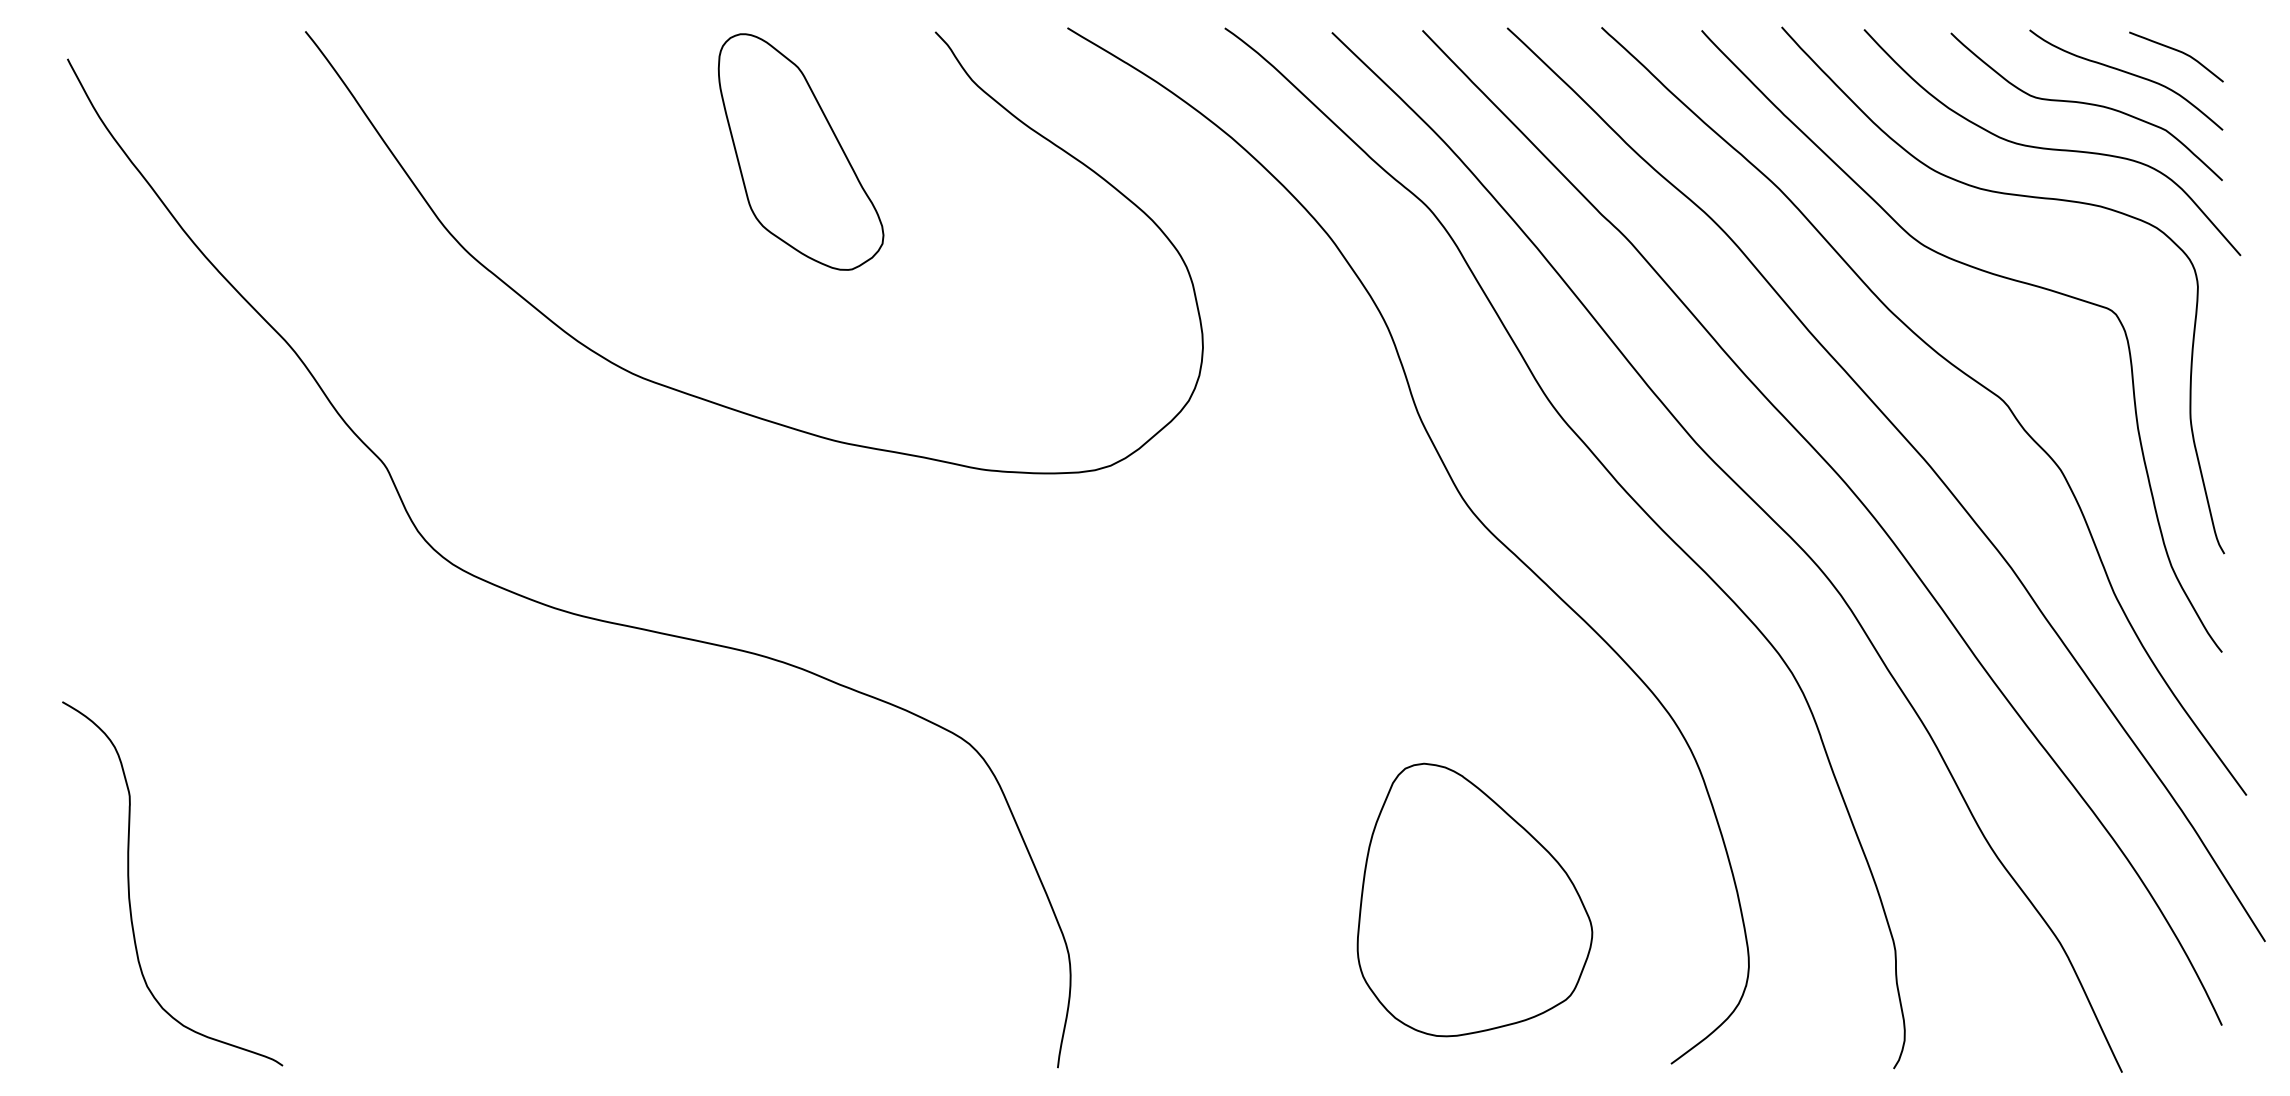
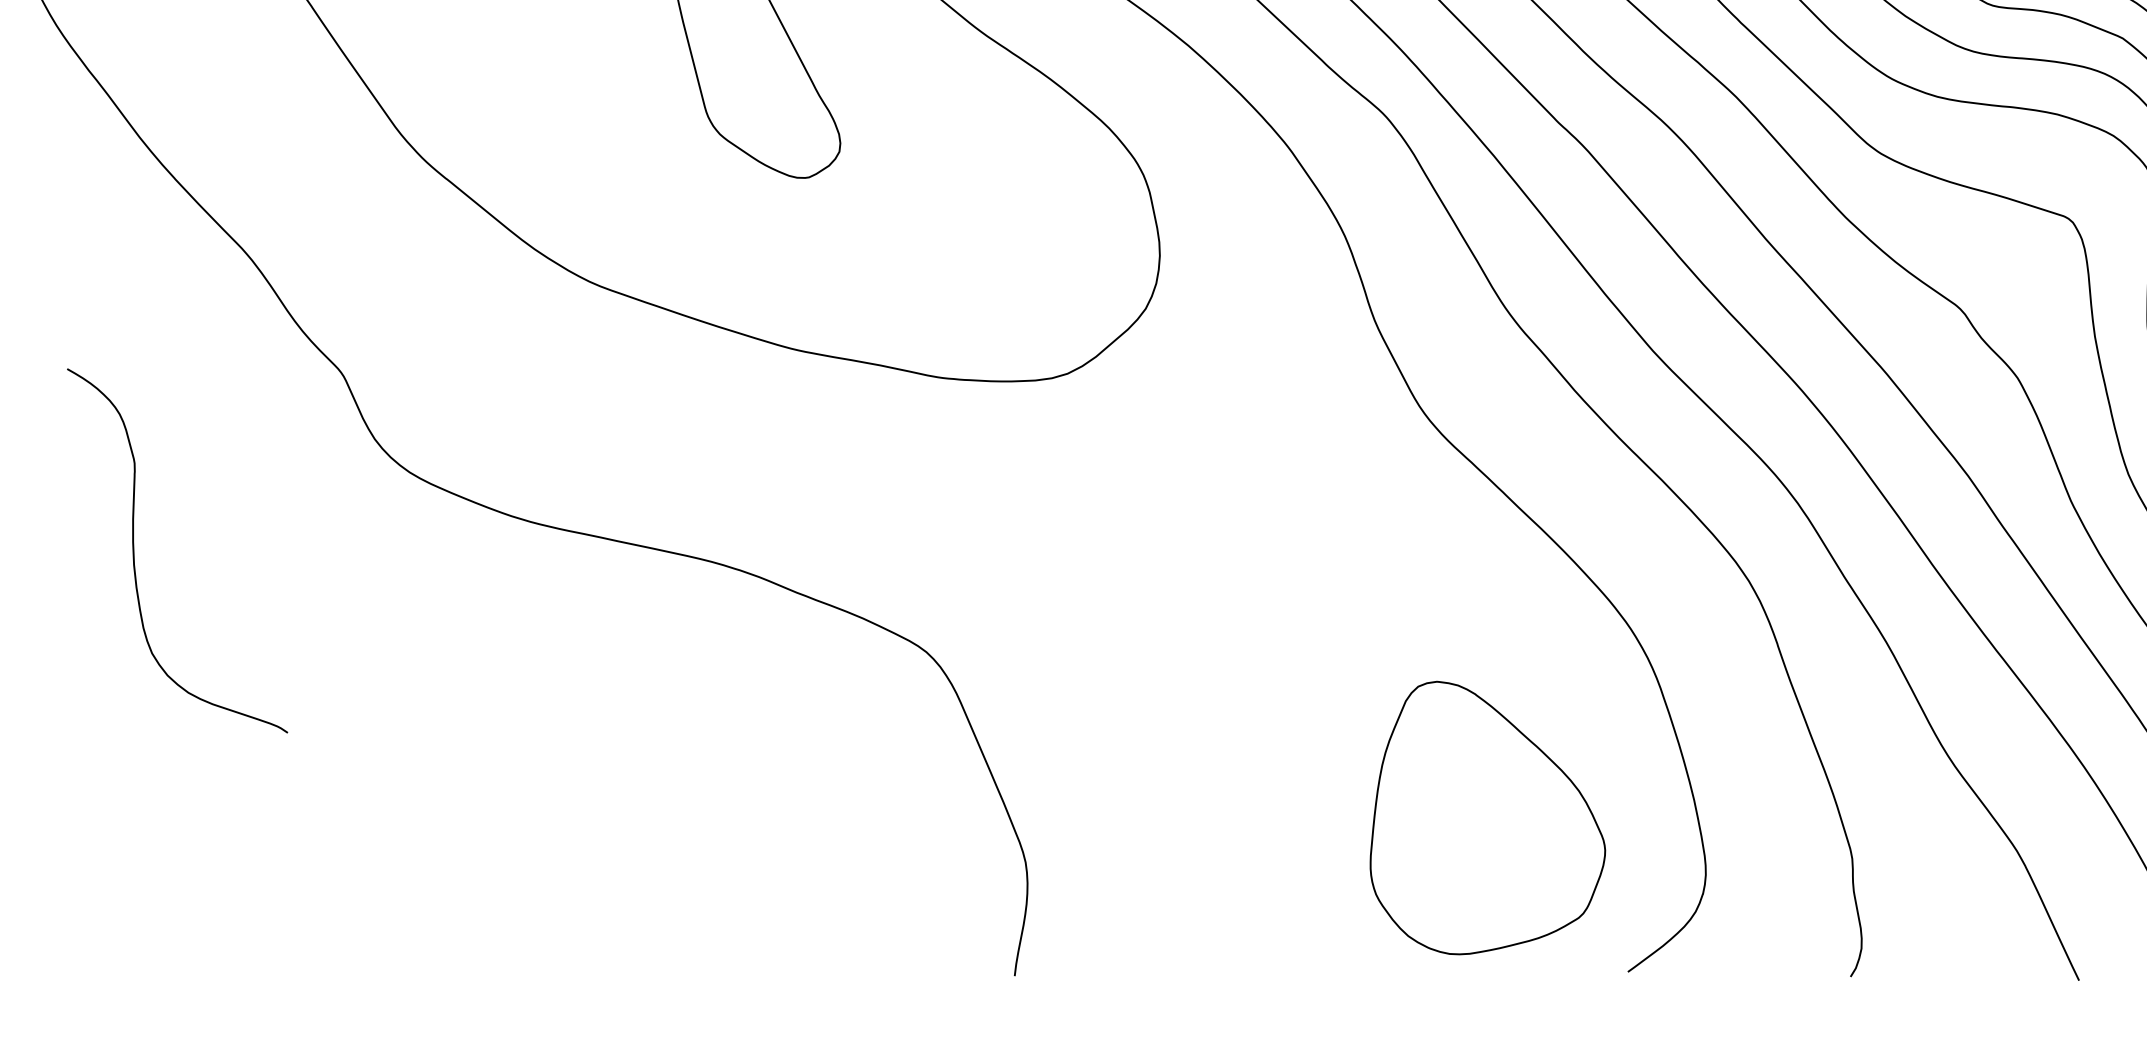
curve: (129, 883) -> (134, 550), moved
part: (1474, 899) -> (1487, 817), moved

